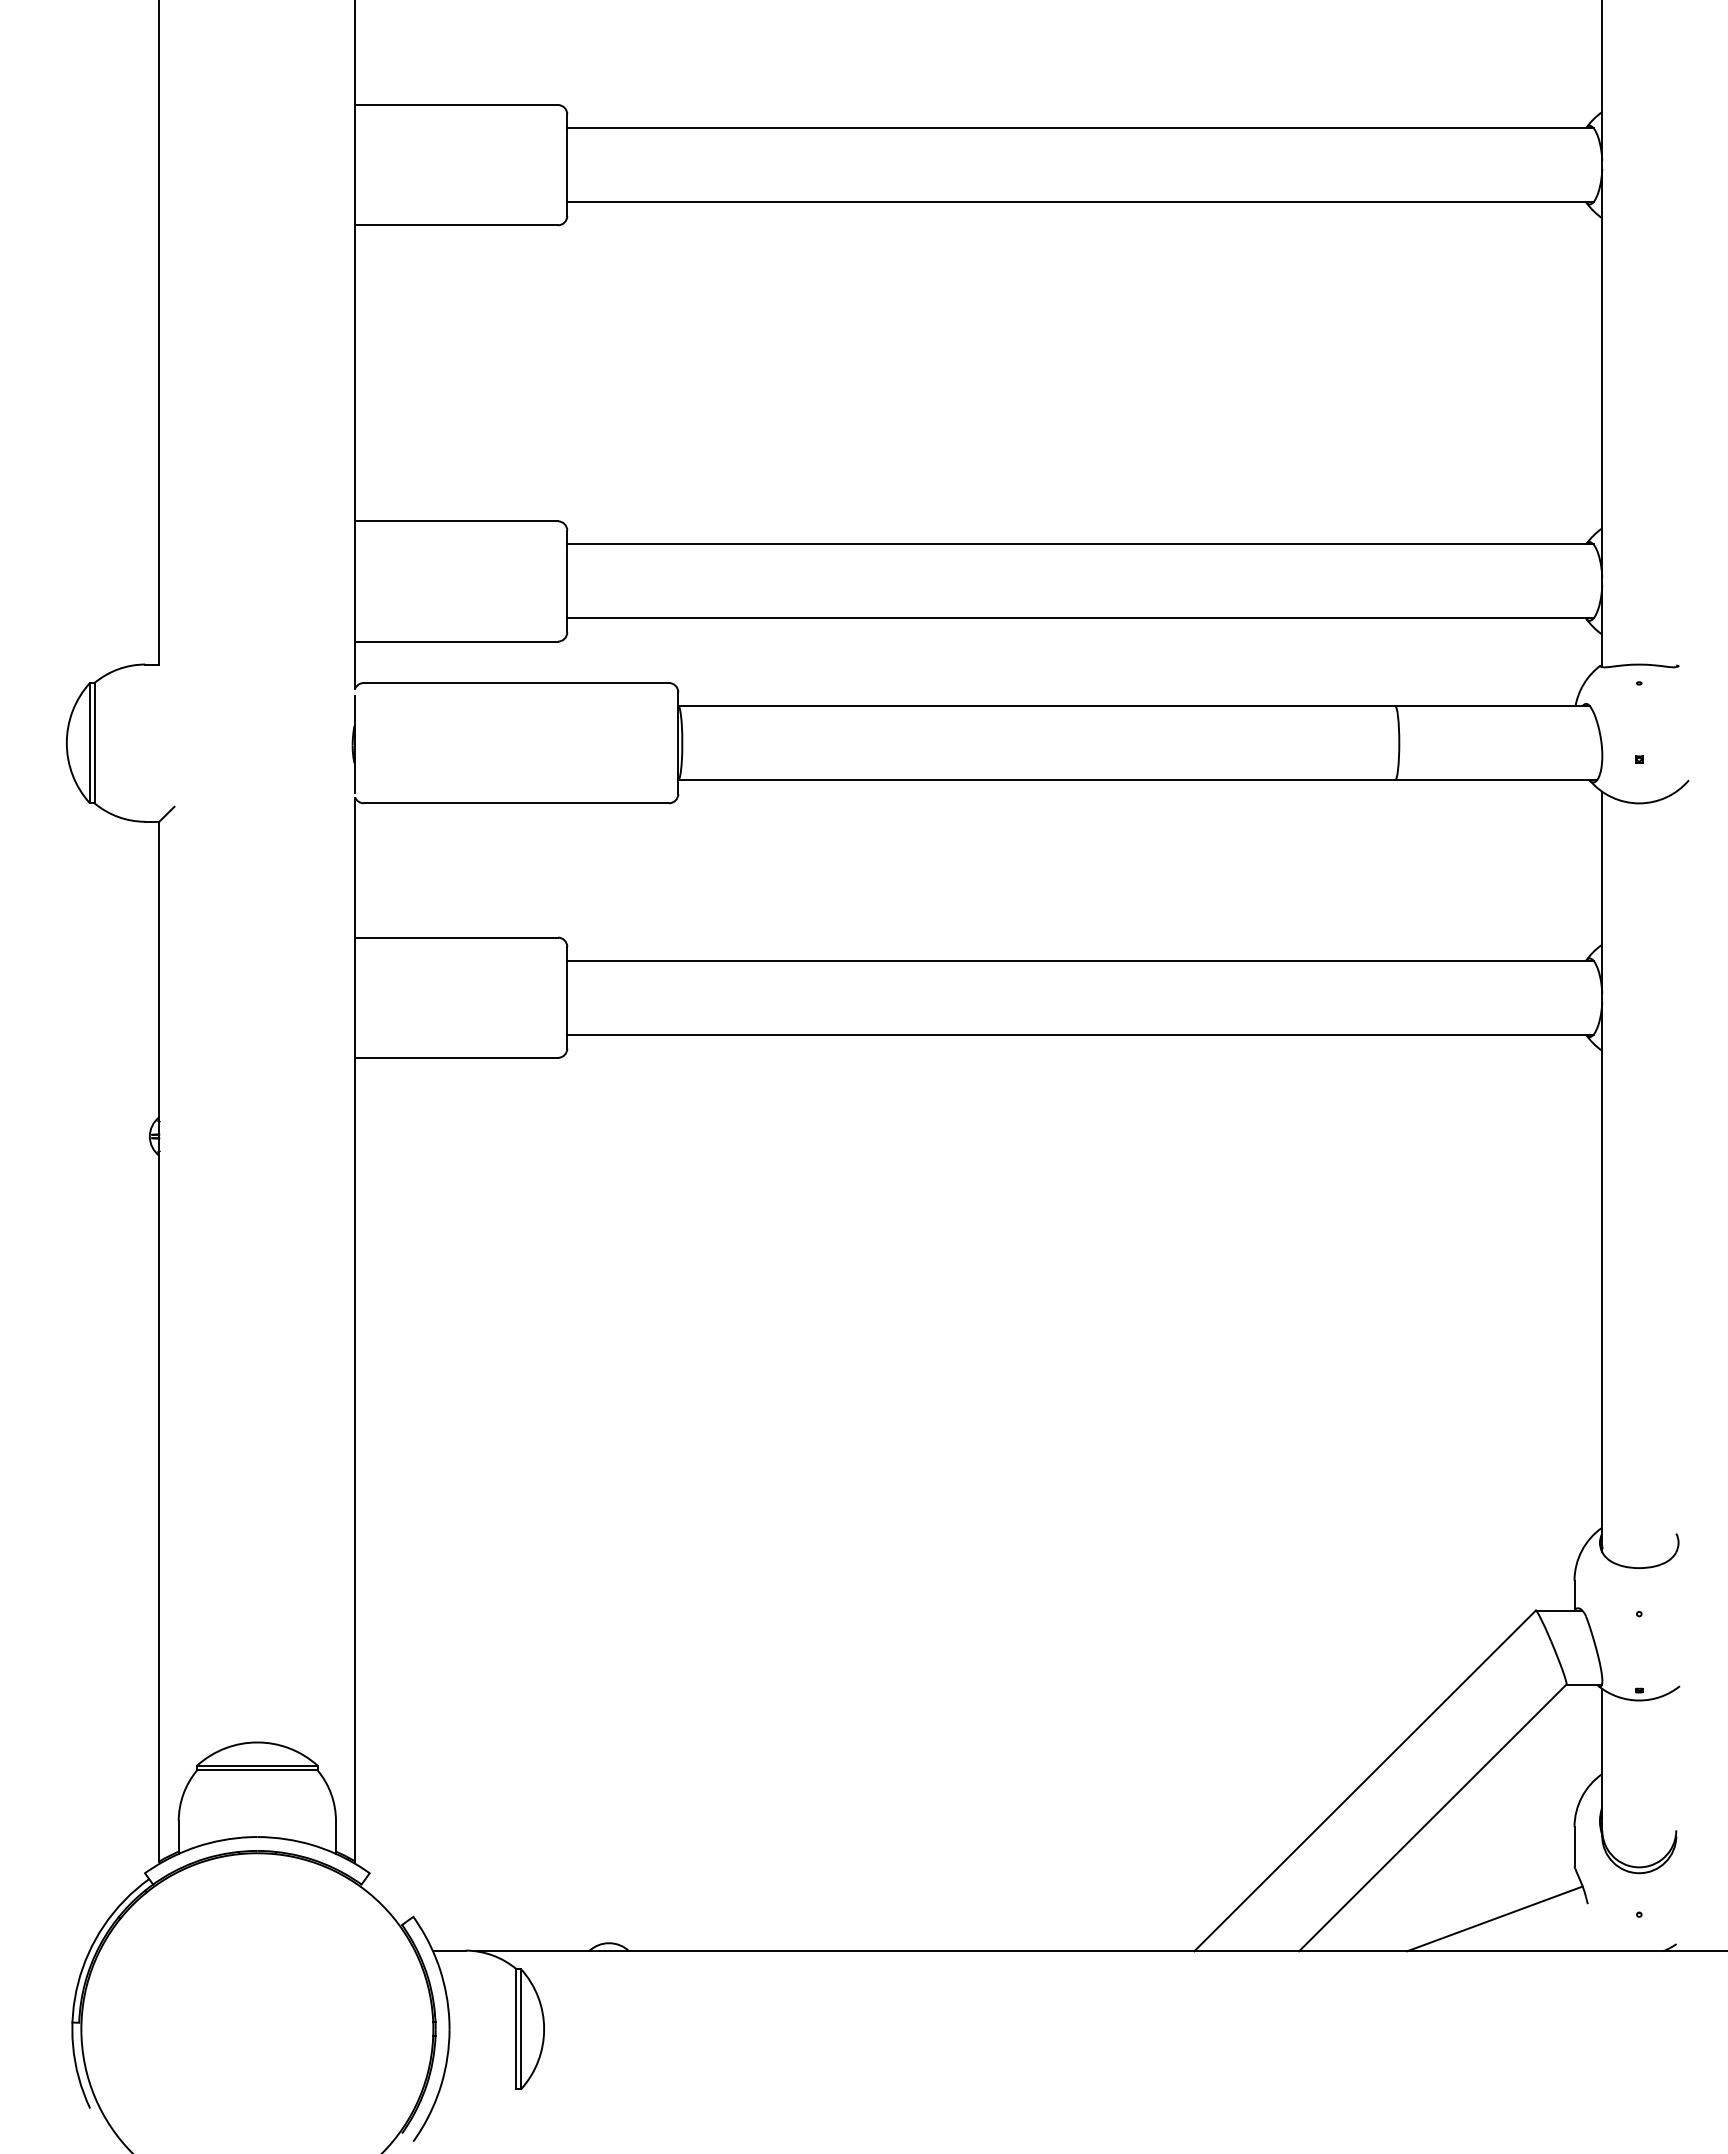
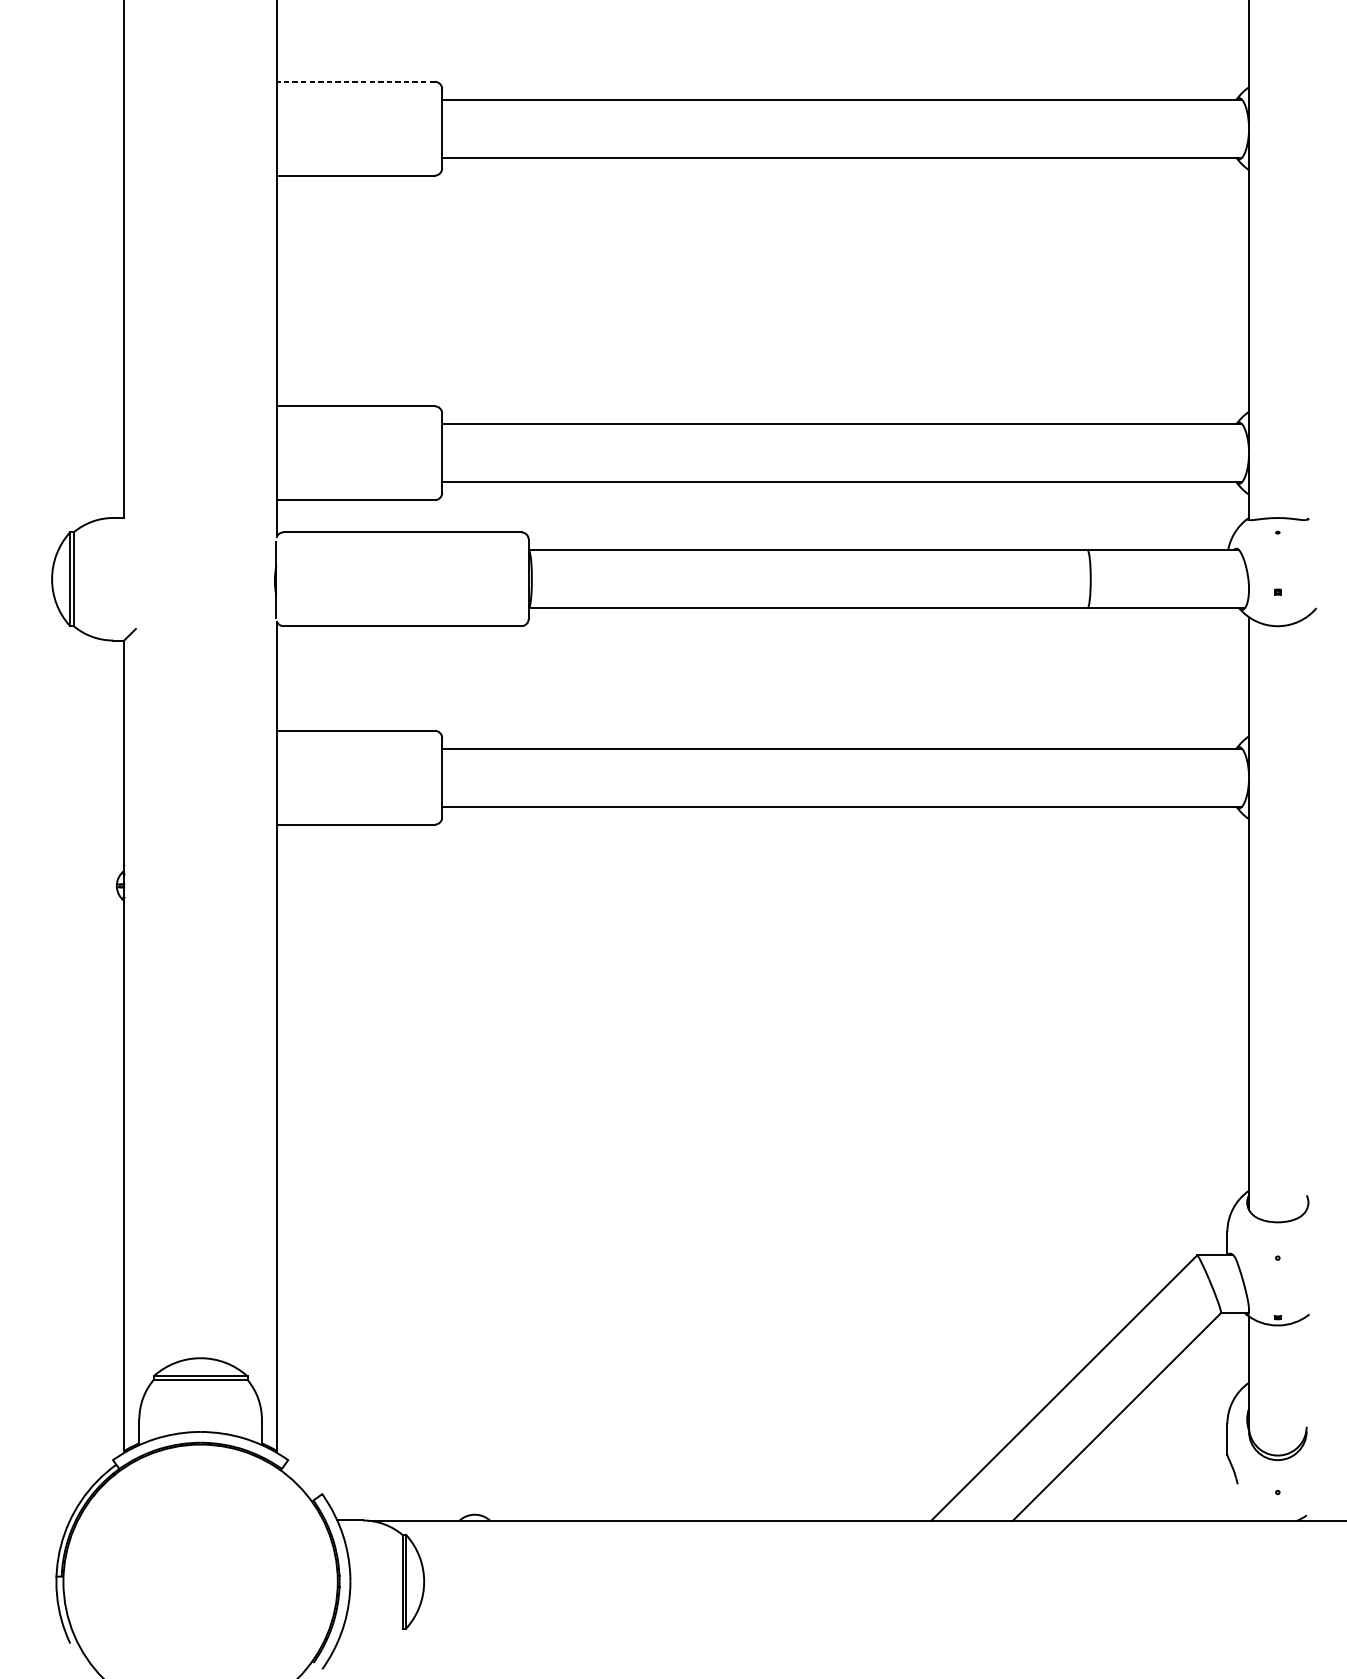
line: (456, 105) -> (355, 82), solid -> dashed
line: (1494, 1918) -> (1164, 1495), removed

